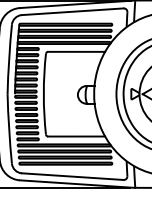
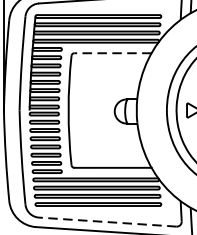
line: (76, 51) -> (112, 52), solid -> dashed
line: (72, 176) -> (107, 221), solid -> dashed

